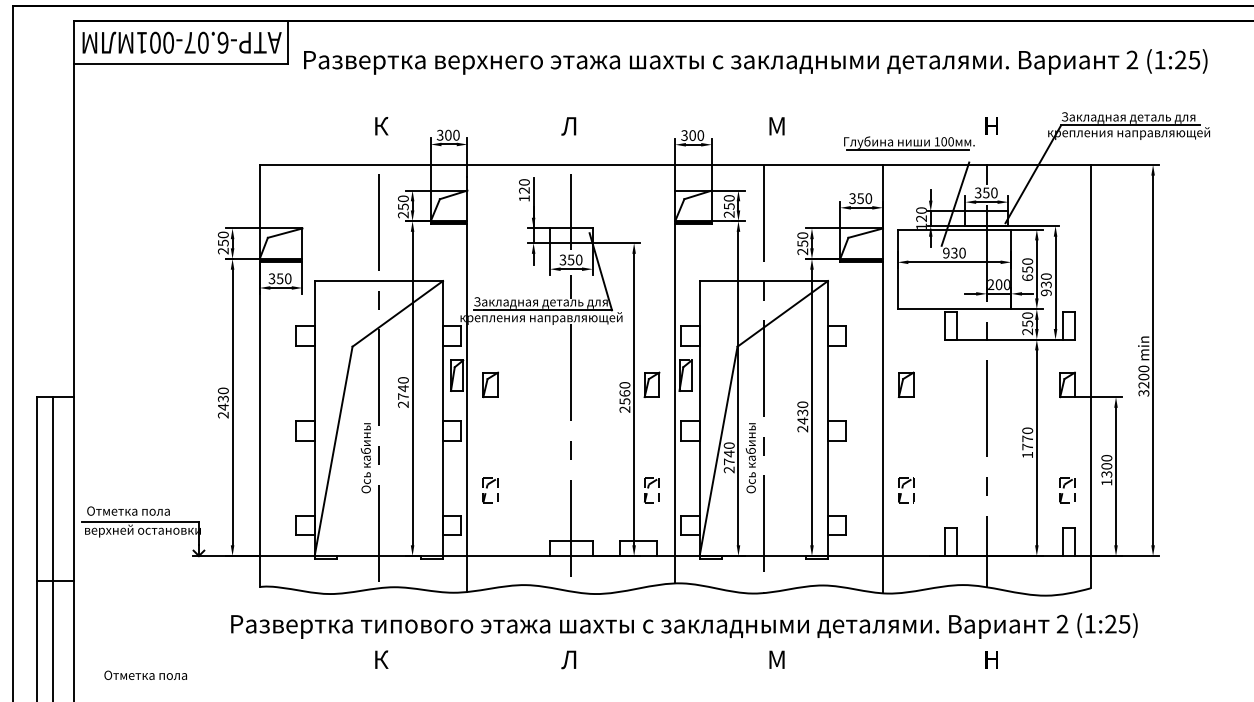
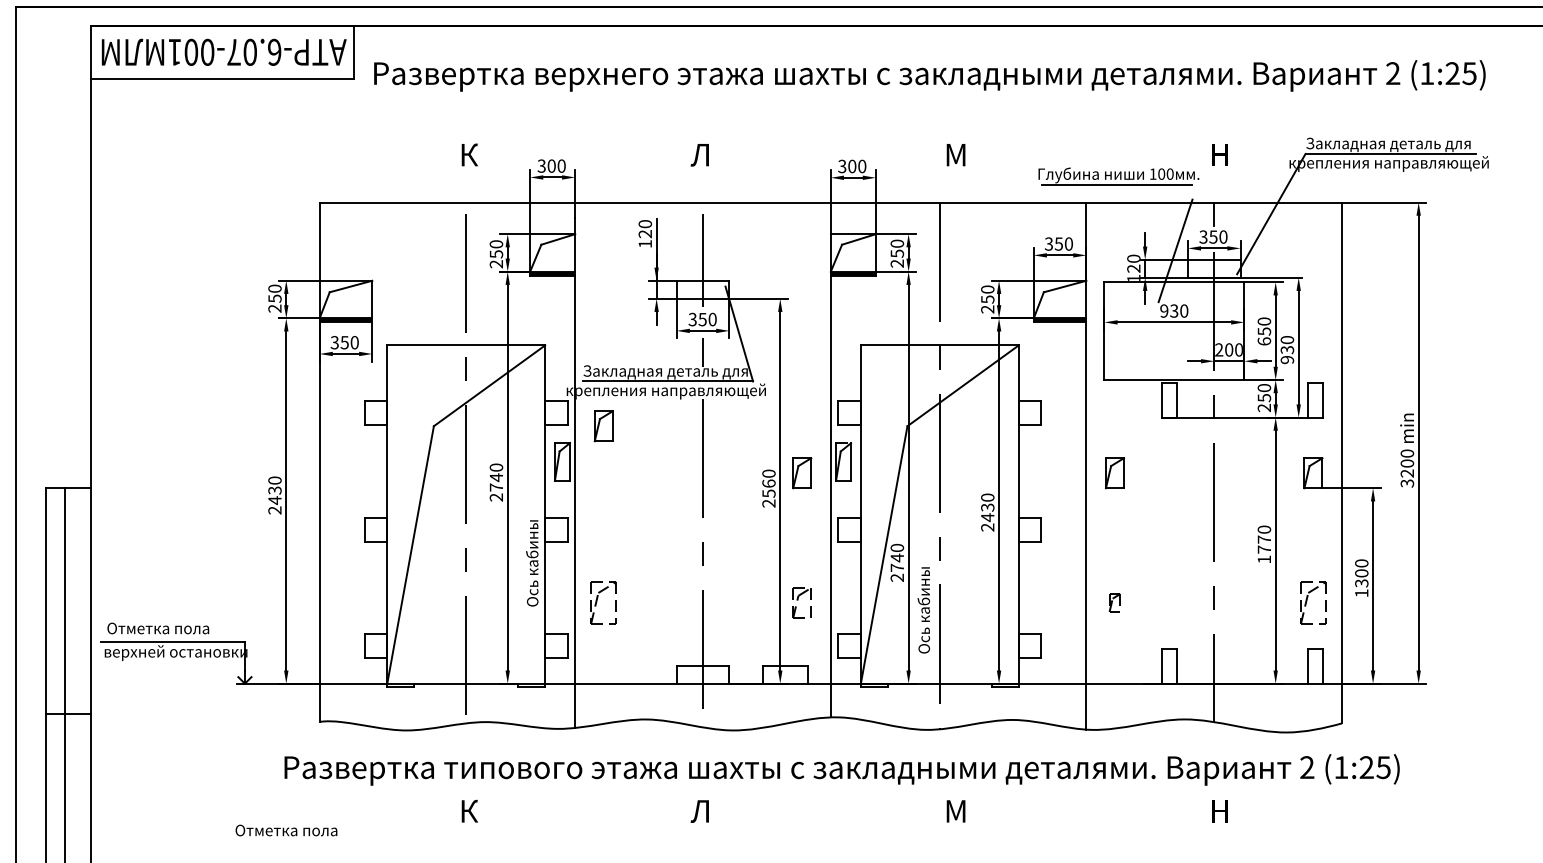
part: (490, 385) -> (603, 426), moved
text: (366, 458) -> (532, 563), moved
text: (750, 458) -> (923, 610), moved
part: (490, 490) -> (603, 602), size x1.4
part: (905, 490) -> (1114, 602), size x0.6
part: (1066, 490) -> (1312, 602), size x1.4
text: (145, 675) -> (286, 830), moved

